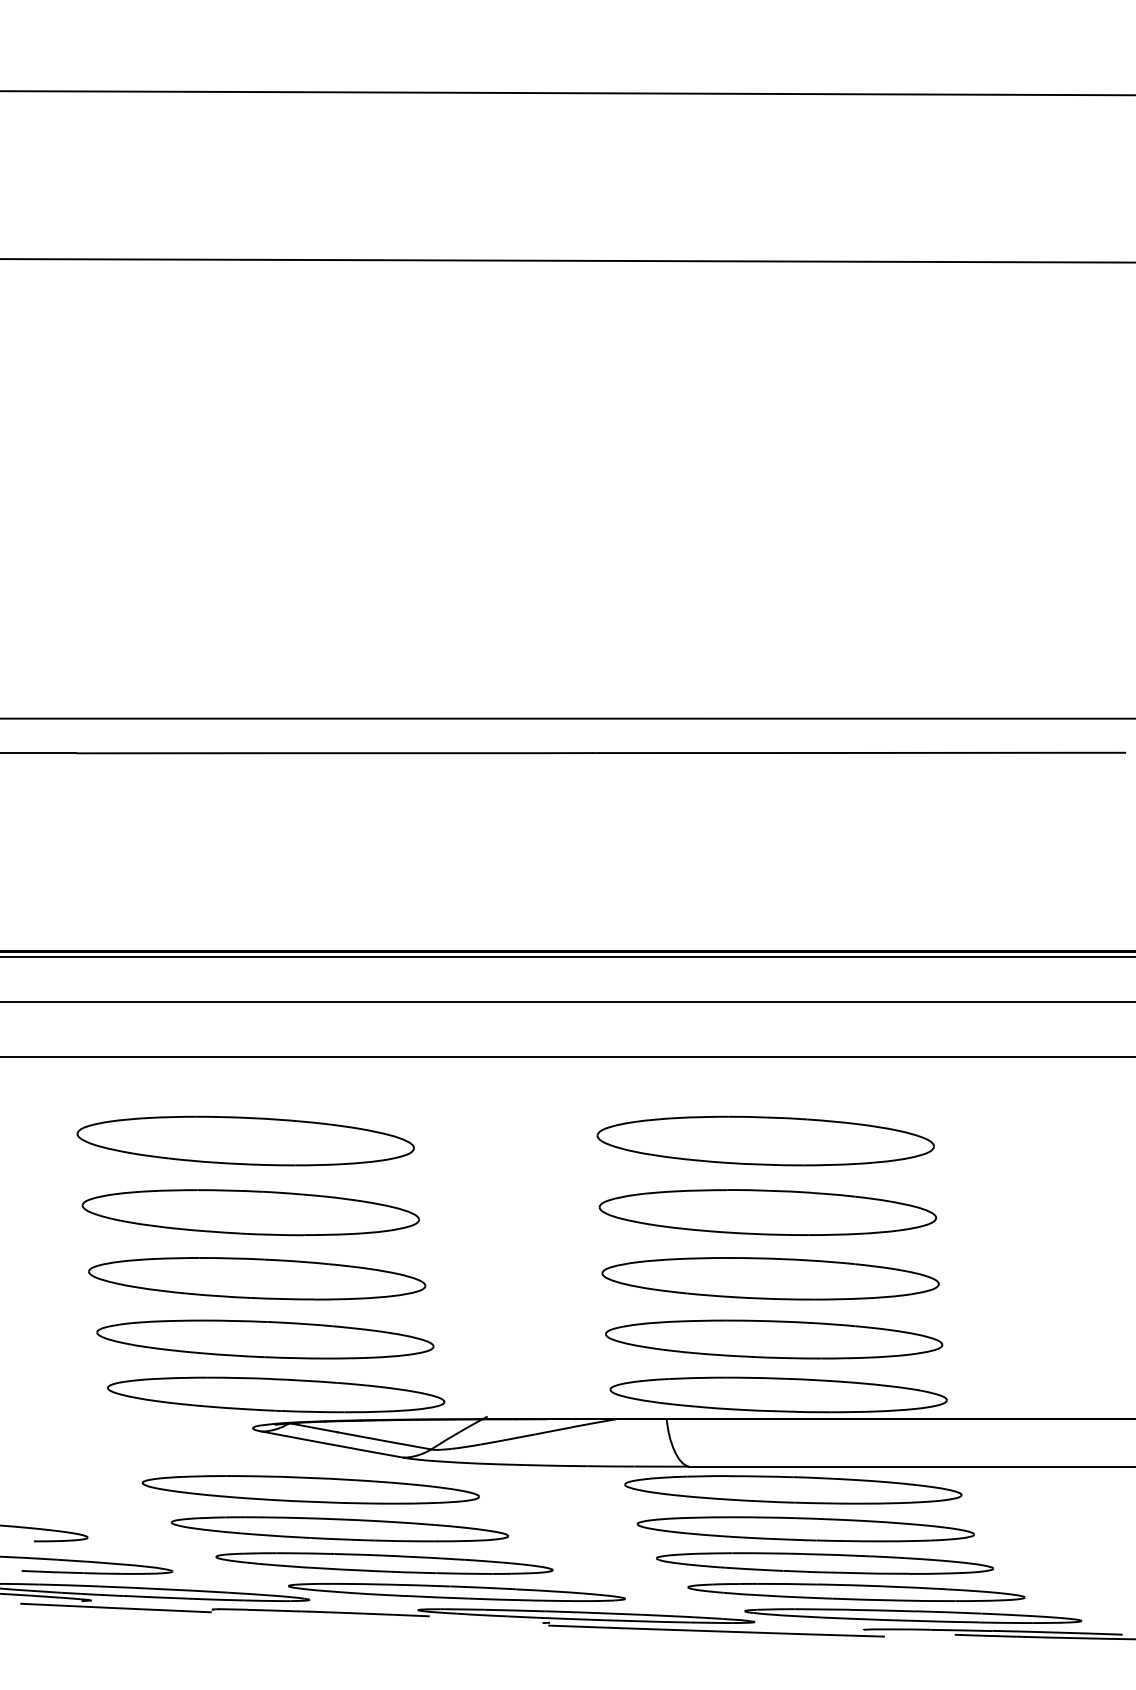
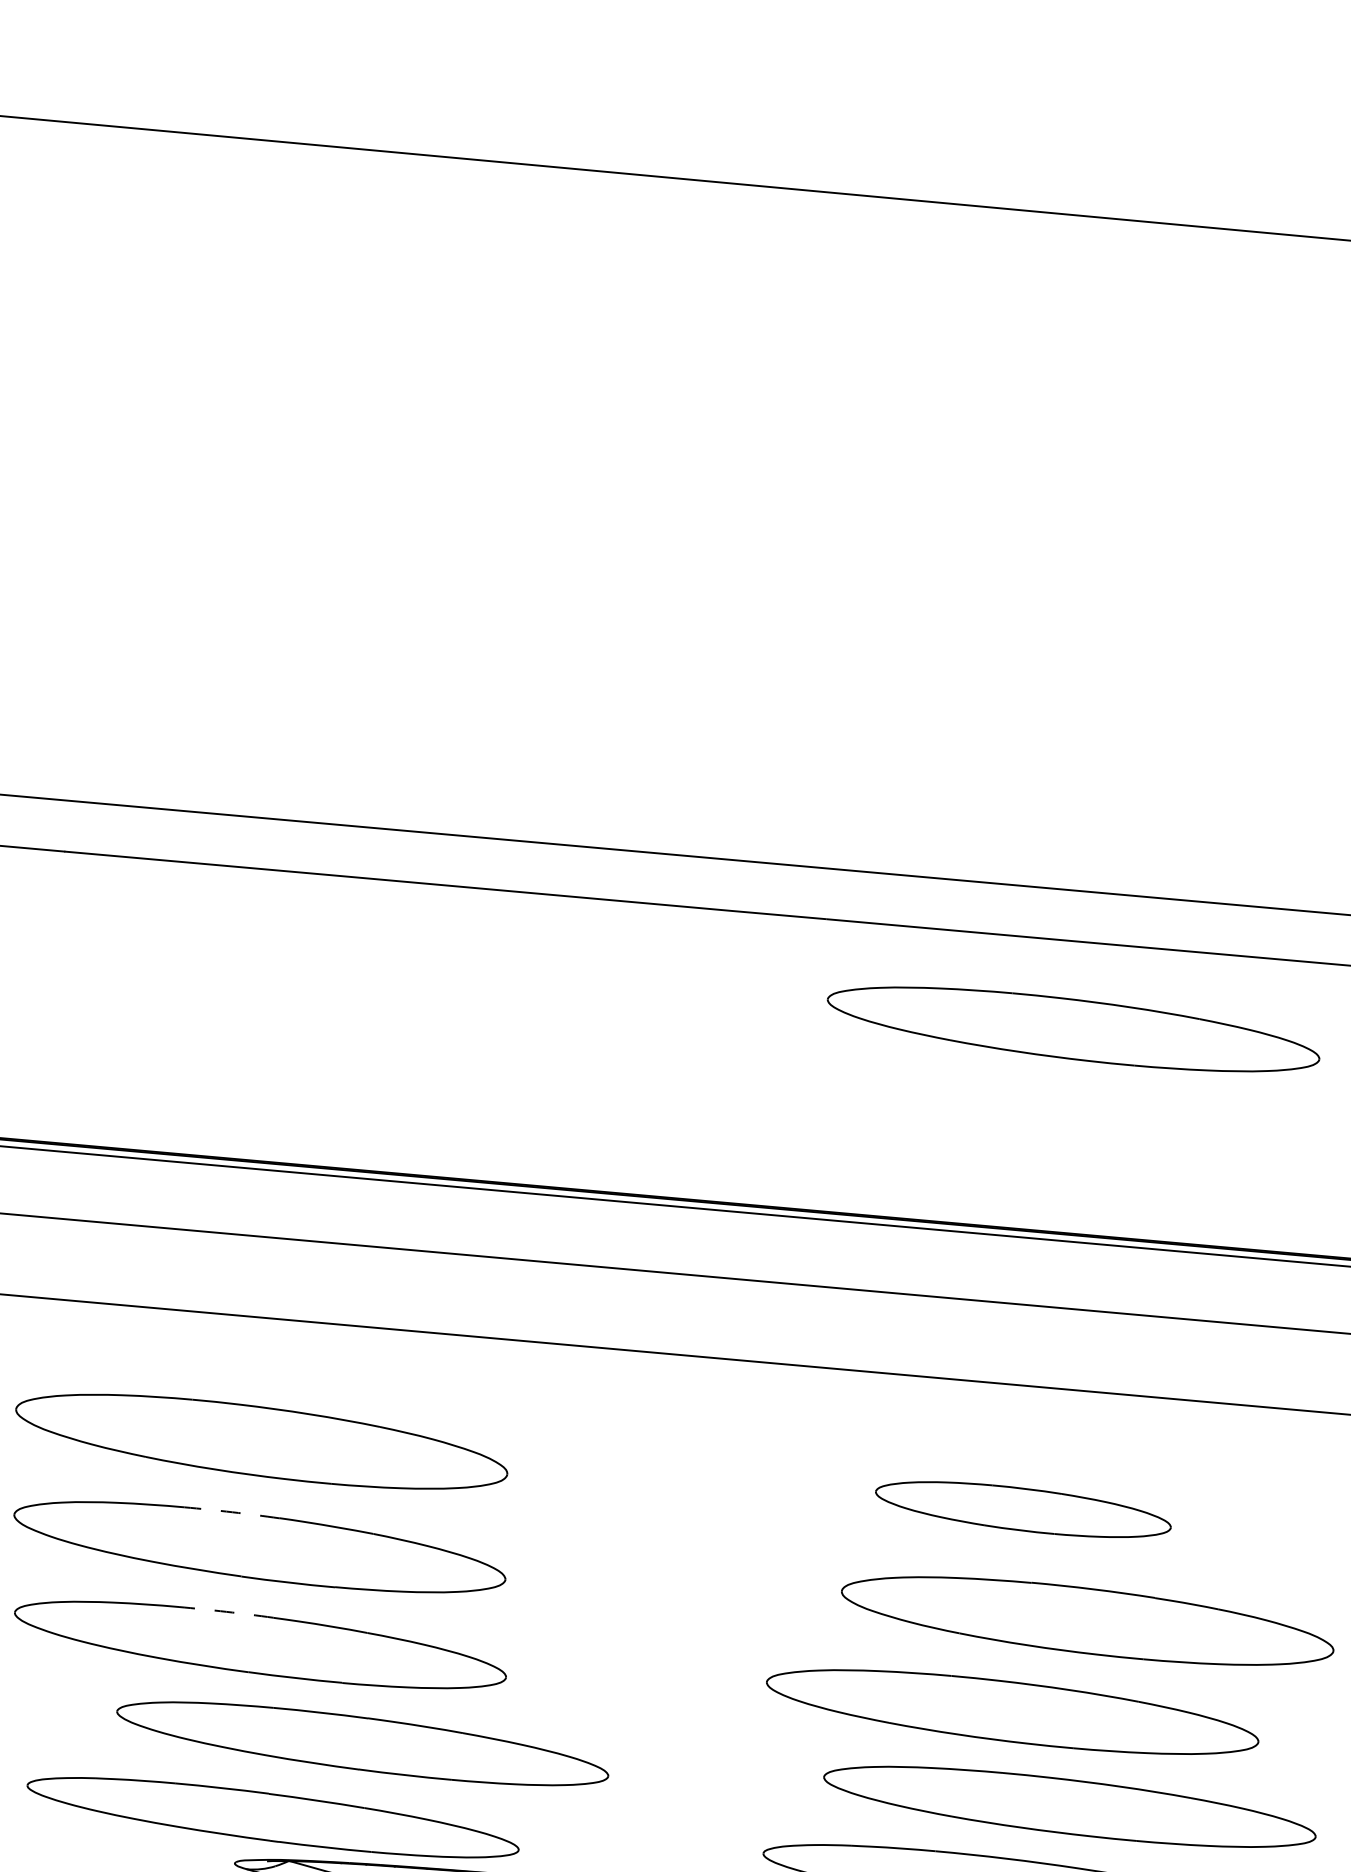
part: (770, 812) -> (1073, 1029), added
part: (765, 1140) -> (1023, 1508), size x0.6
arc: (230, 1190) -> (232, 1512), solid -> dashed
part: (767, 1212) -> (1087, 1620), moved
arc: (232, 1258) -> (226, 1612), solid -> dashed
part: (265, 1339) -> (362, 1743), moved
part: (774, 1339) -> (1070, 1806), moved

